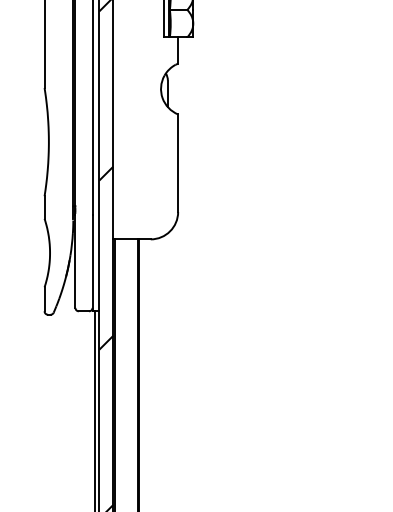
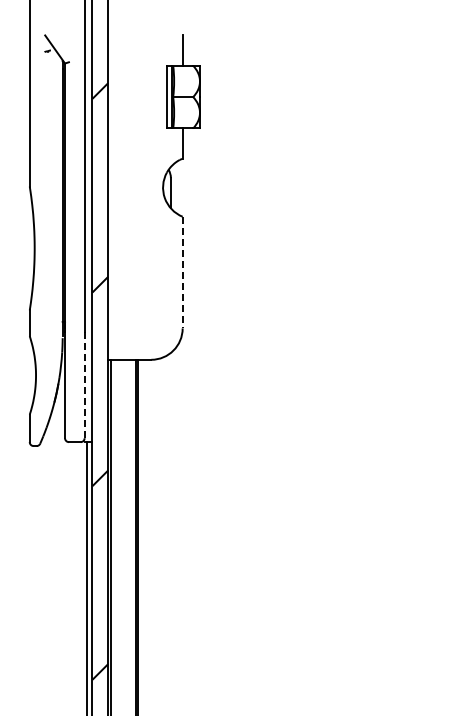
line: (178, 163) -> (182, 272), solid -> dashed
line: (92, 263) -> (84, 387), solid -> dashed

